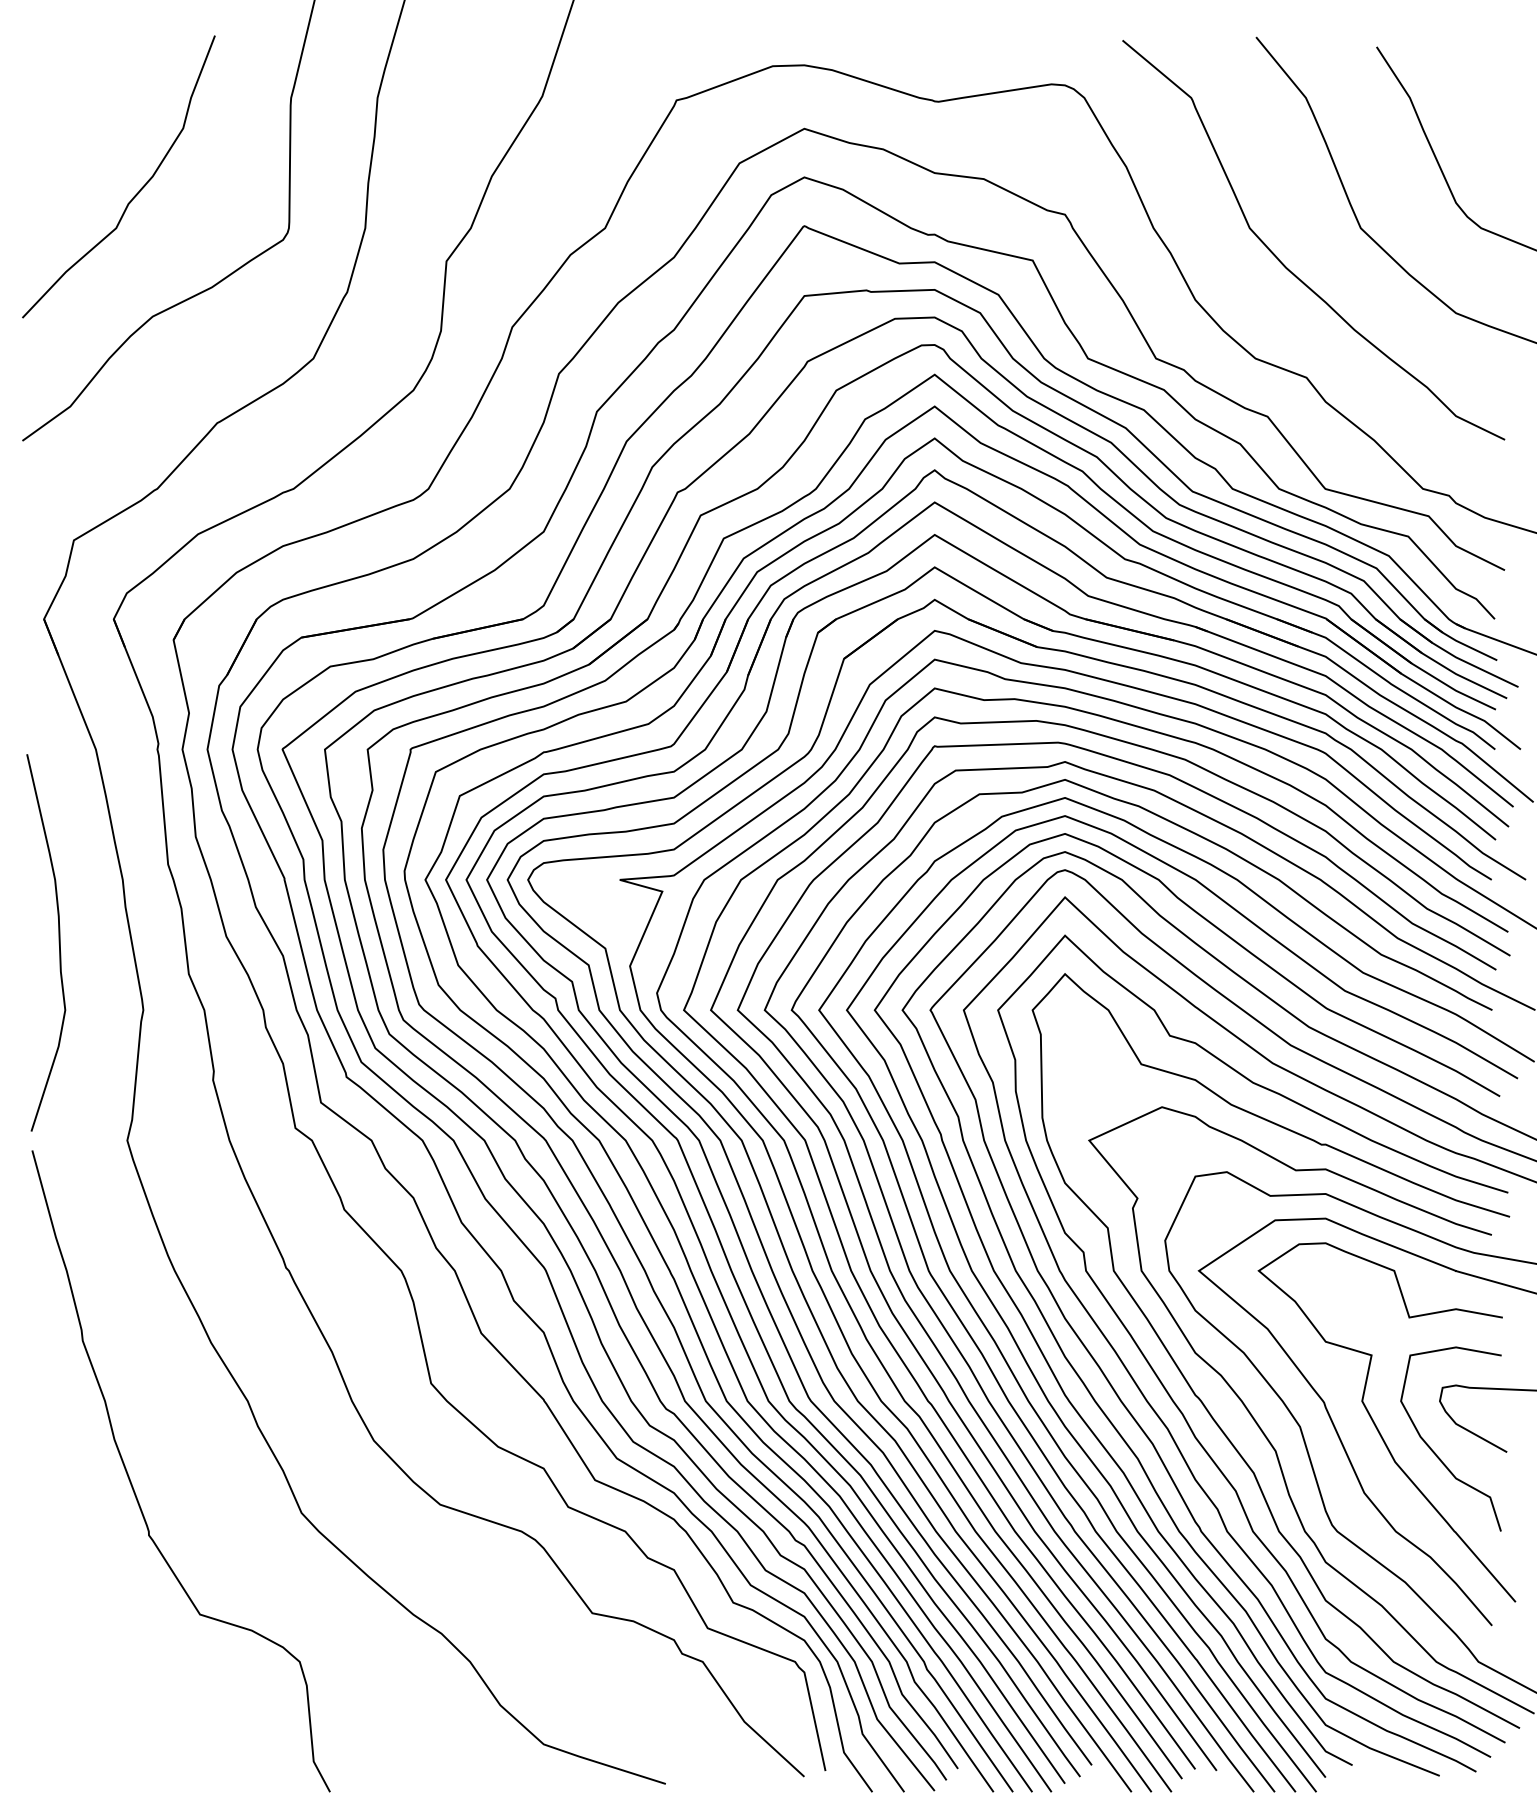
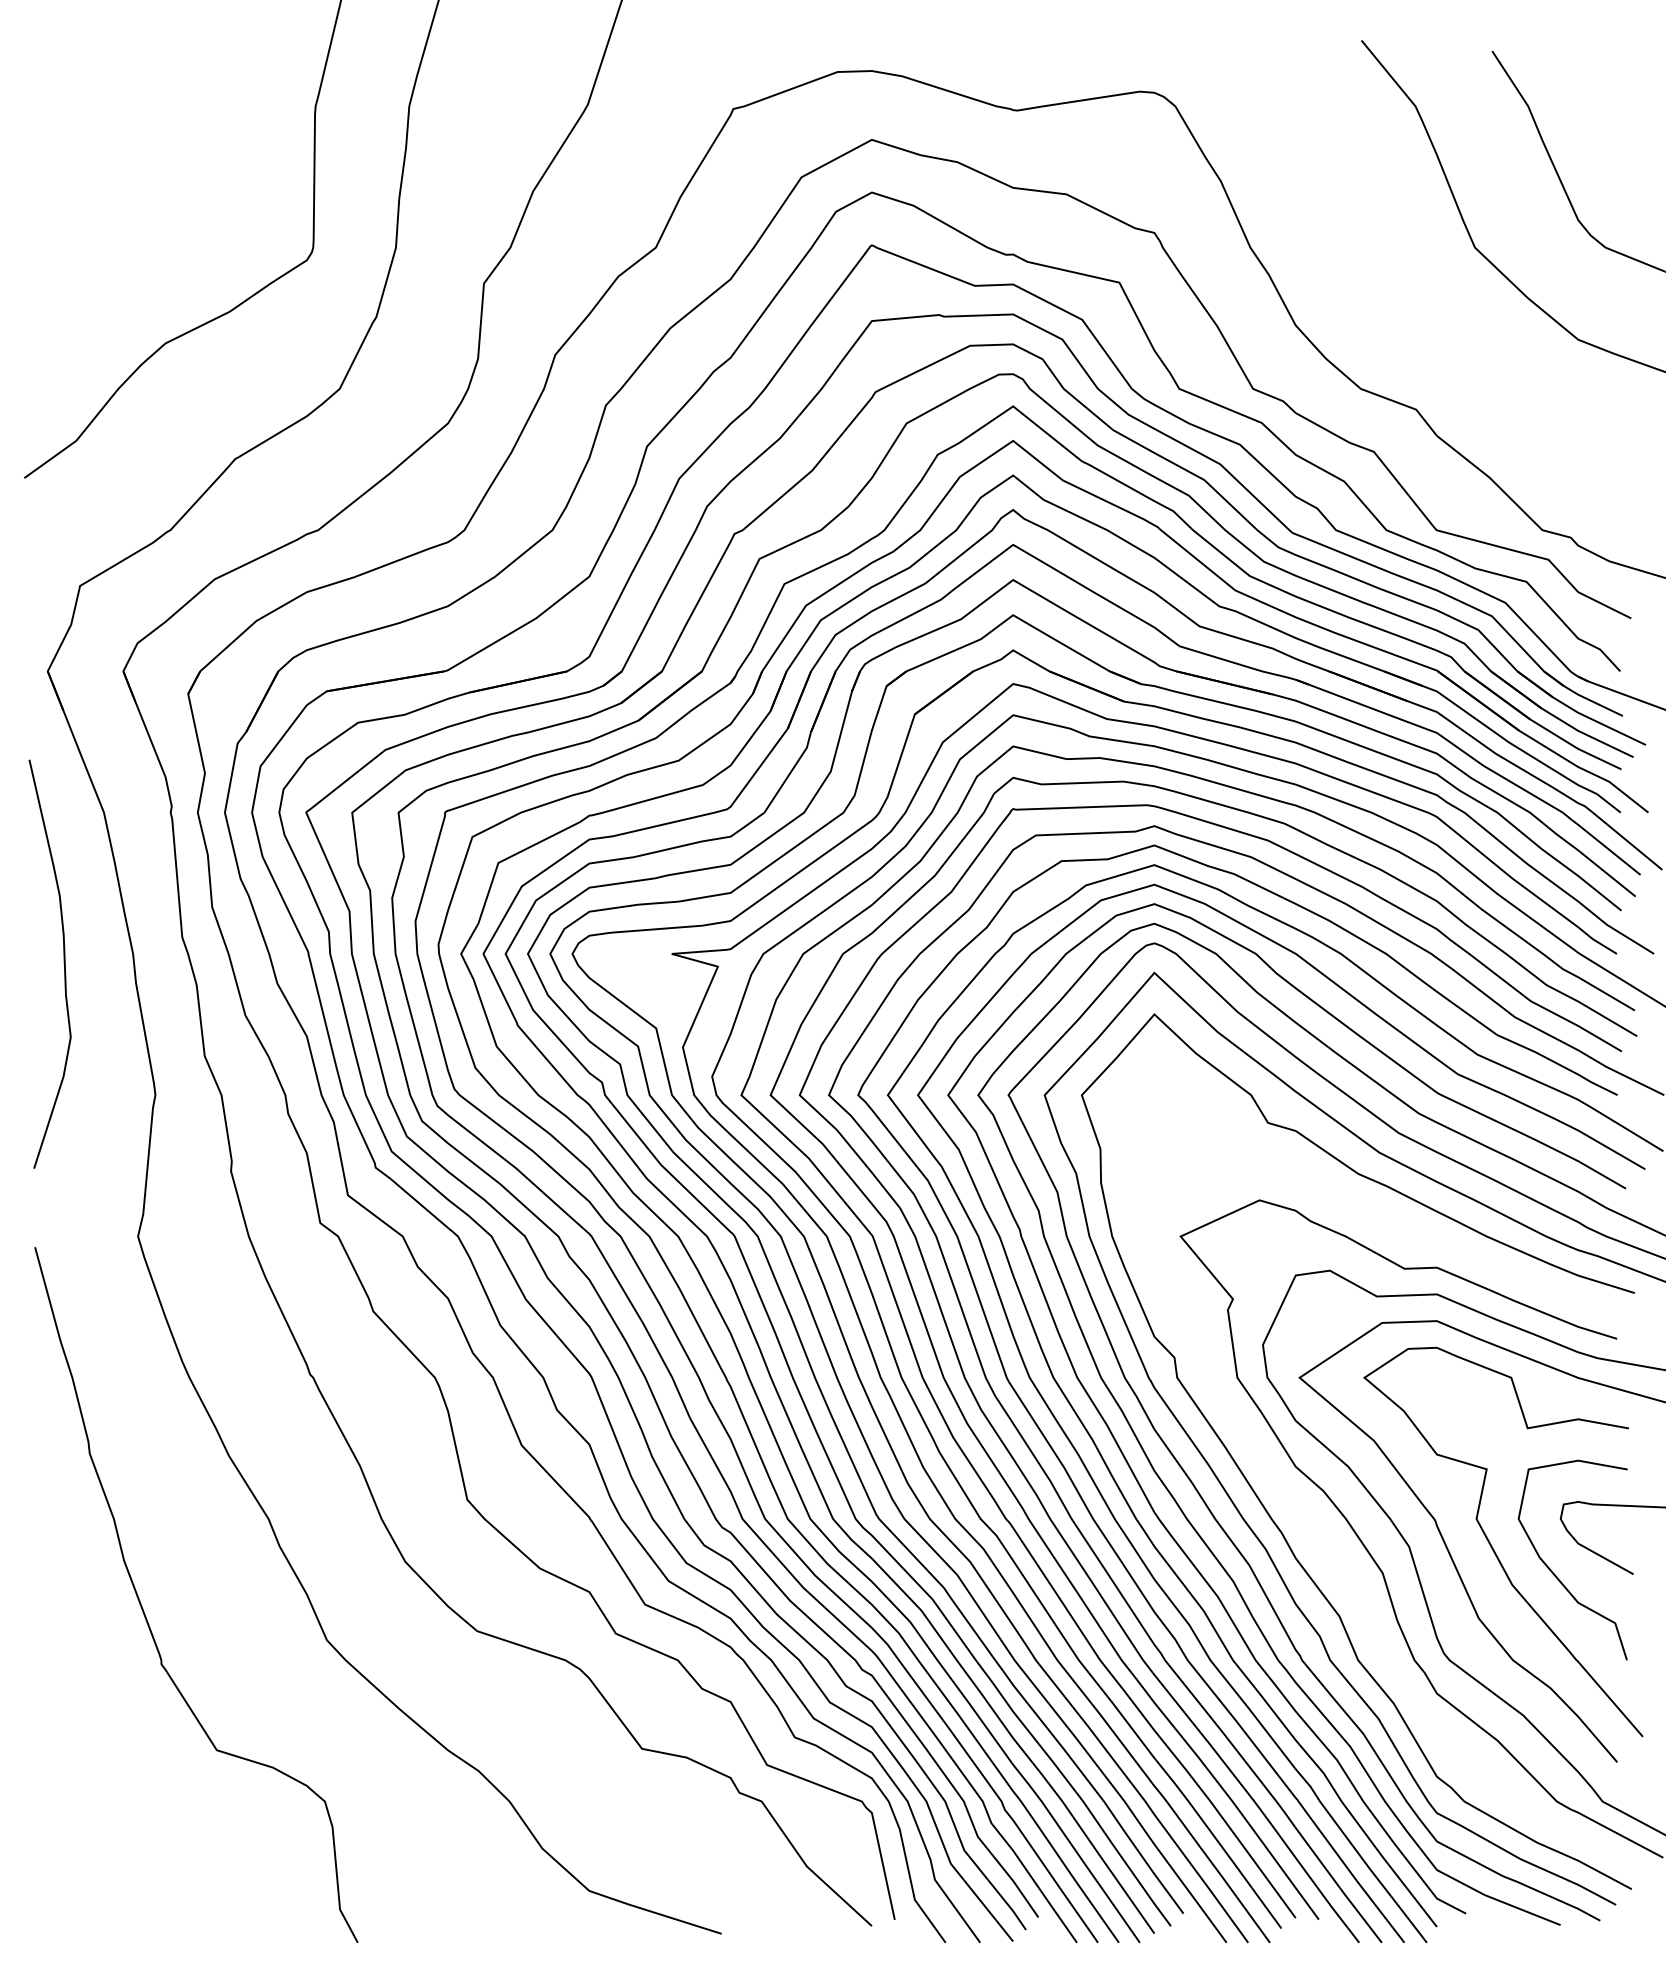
curve: (136, 193) -> (147, 210), removed
curve: (1286, 266) -> (1394, 289), removed
curve: (58, 942) -> (63, 963), moved
curve: (1203, 1402) -> (1304, 1520), removed

